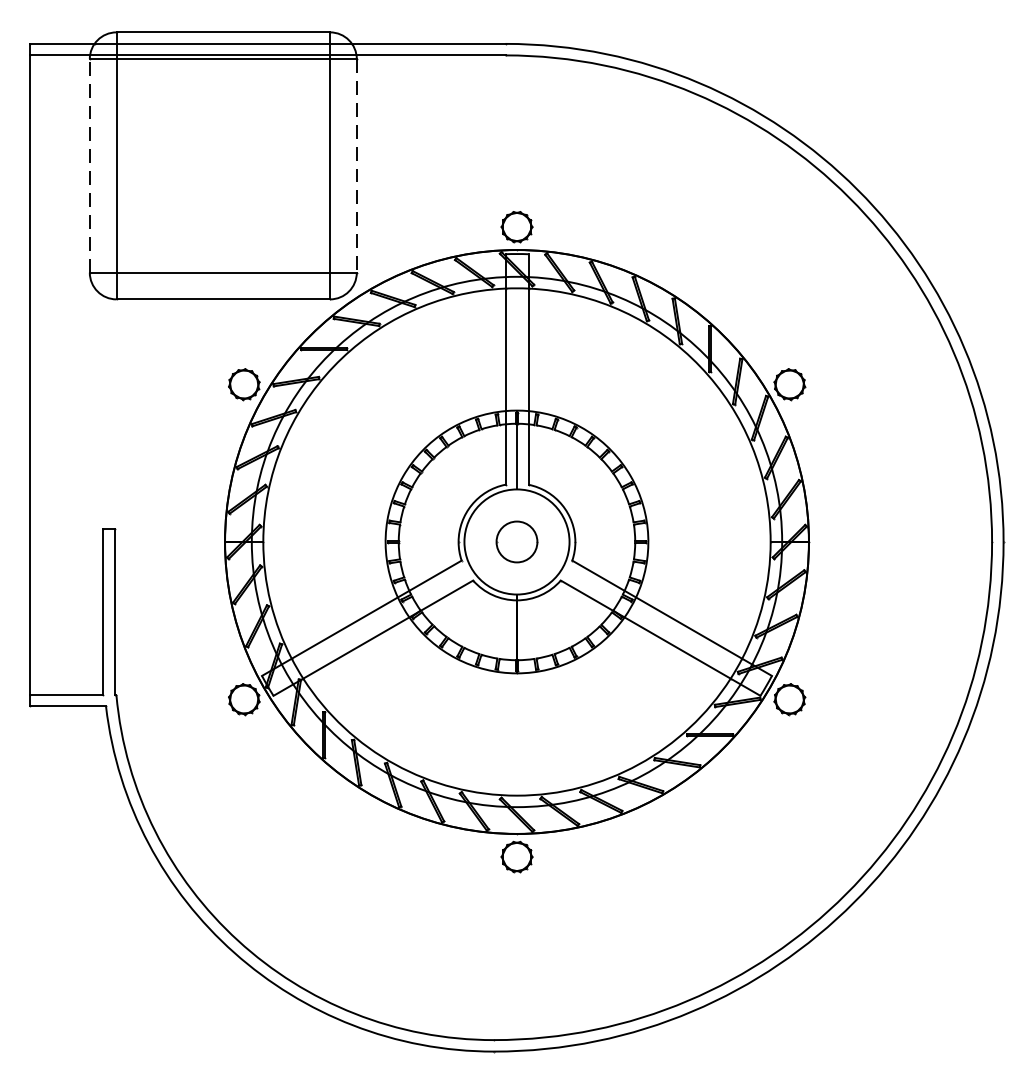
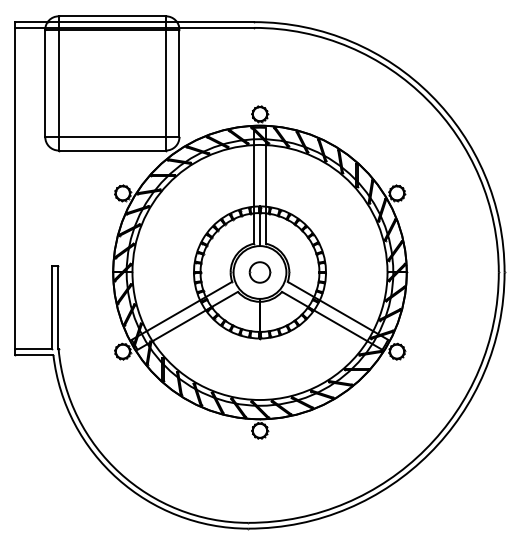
line: (90, 166) -> (45, 83), dashed -> solid
line: (356, 166) -> (179, 83), dashed -> solid

